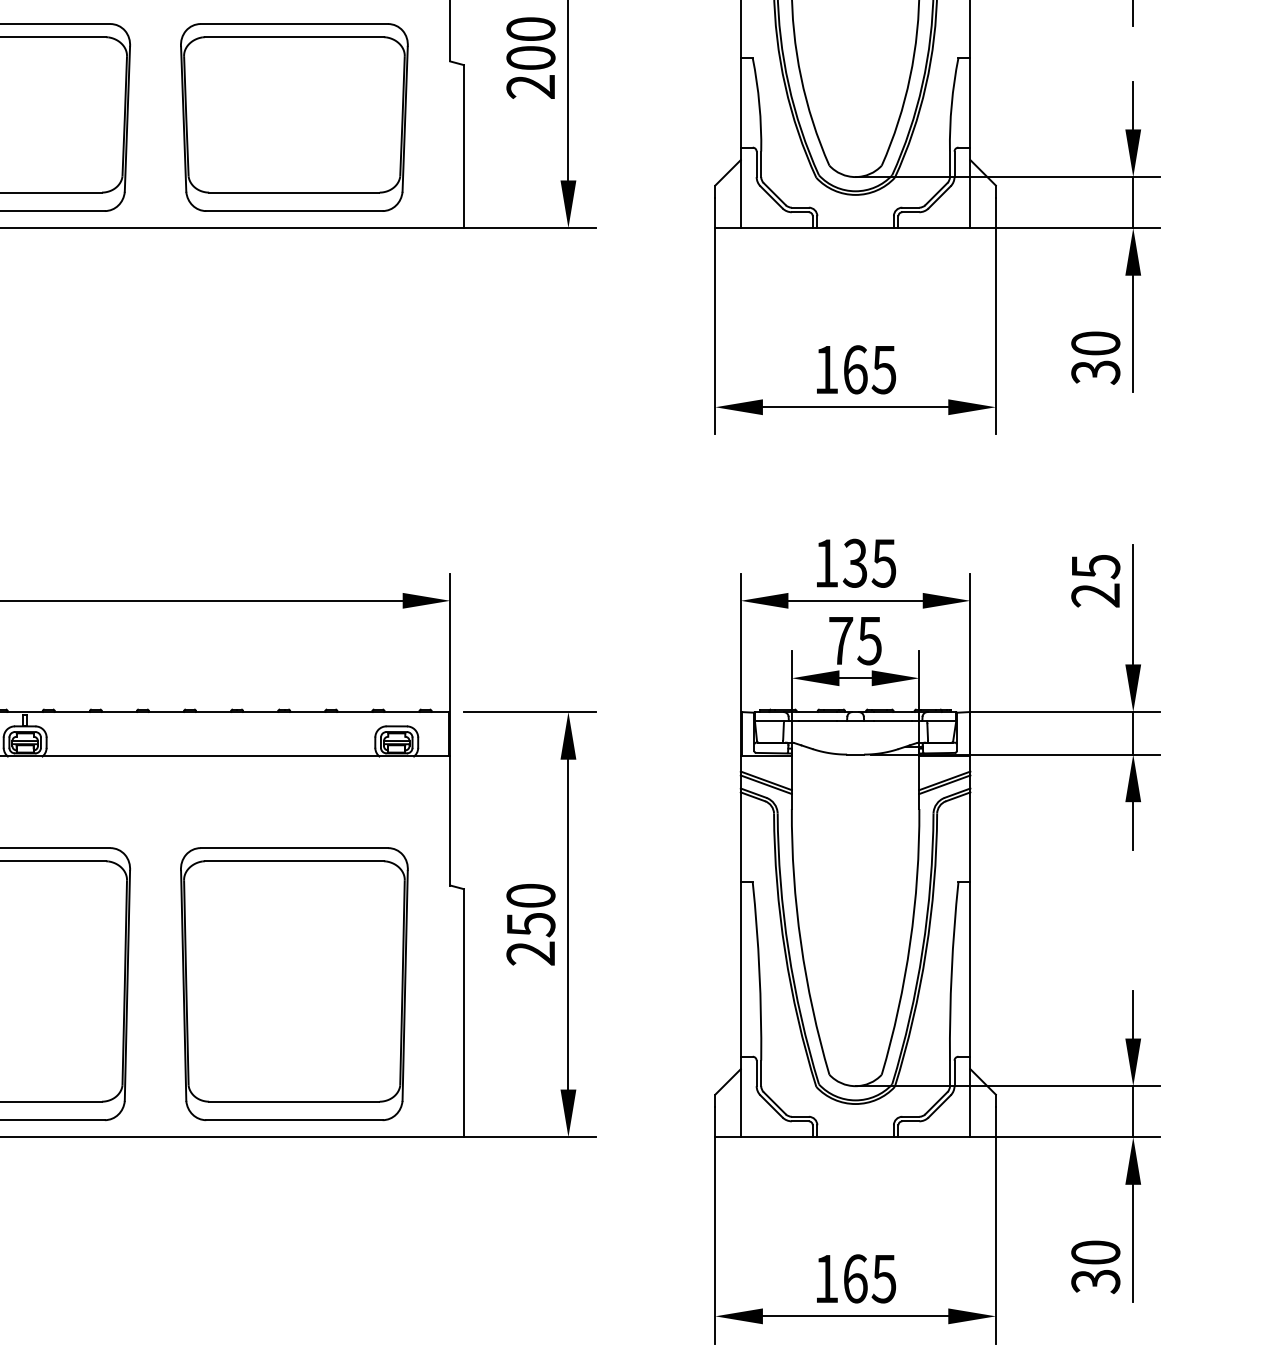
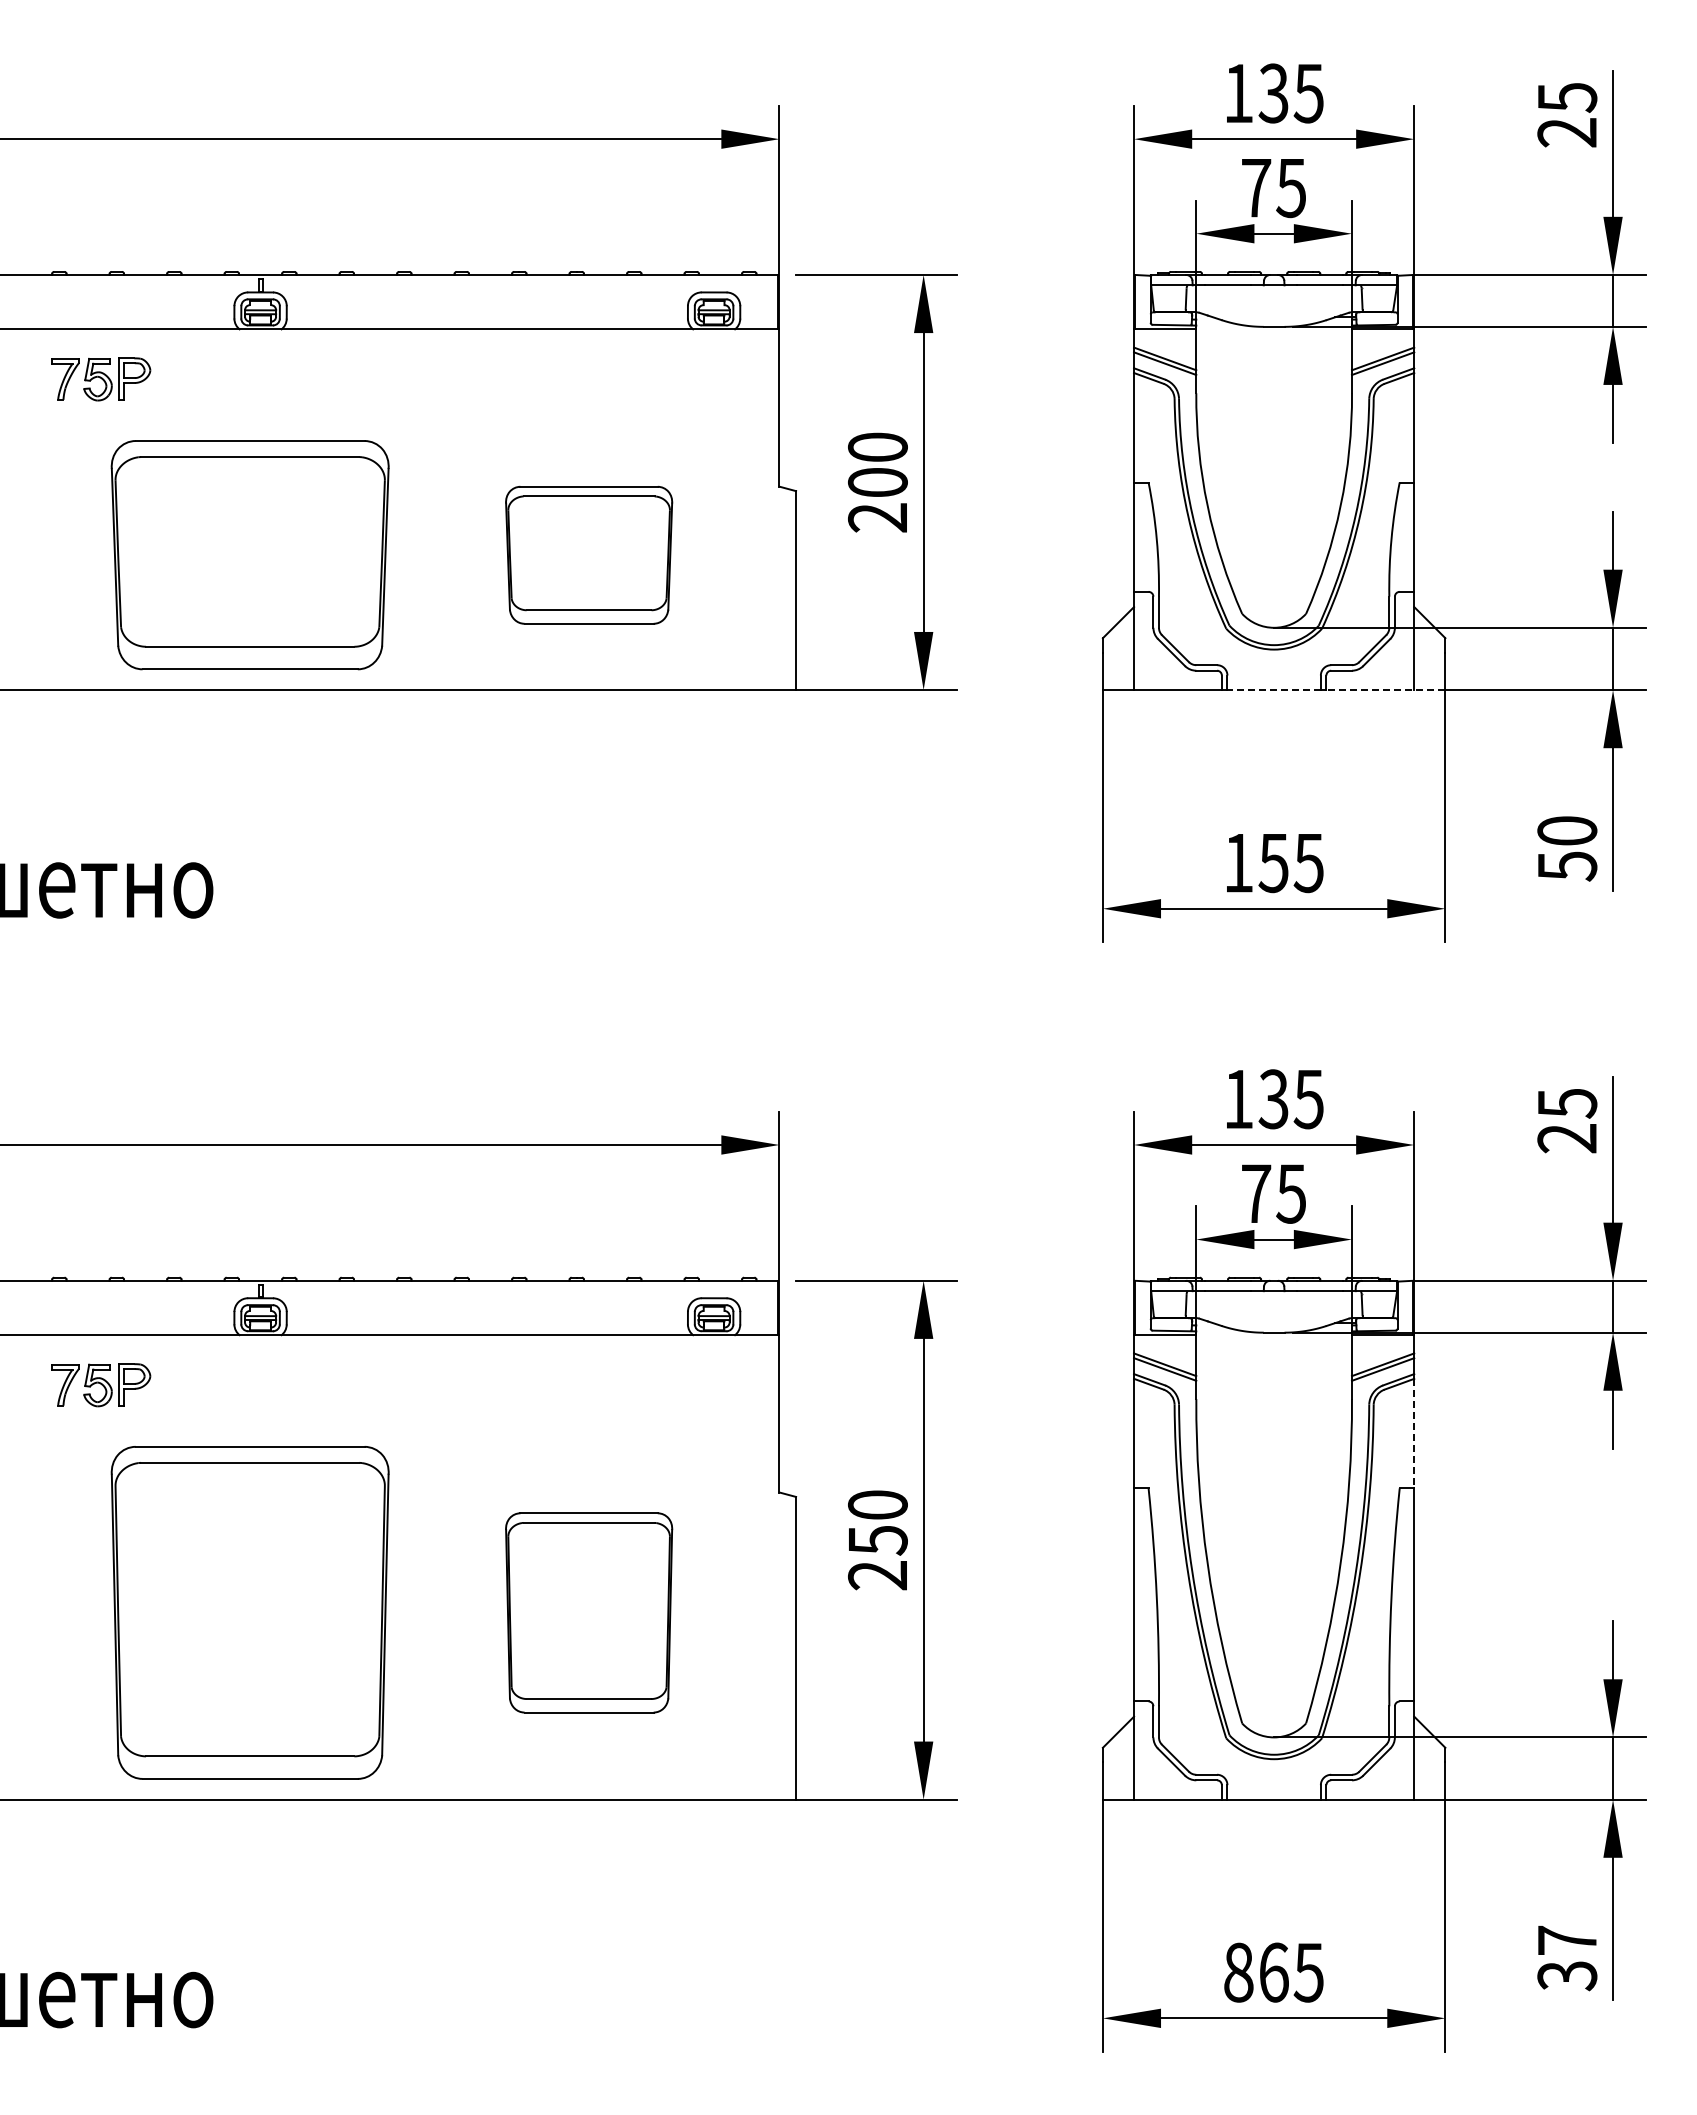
part: (293, 117) -> (588, 555), size x0.6
line: (855, 228) -> (1274, 690), solid -> dashed
line: (946, 228) -> (1385, 690), solid -> dashed
text: (855, 370) -> (1273, 863), 165 -> 155
text: (1095, 372) -> (1566, 866), 30 -> 50
line: (970, 837) -> (1414, 1433), solid -> dashed
part: (293, 983) -> (588, 1612), size x0.6
text: (1095, 1251) -> (1567, 1939), 30 -> 37
text: (826, 1278) -> (1238, 1972), 165 -> 865

